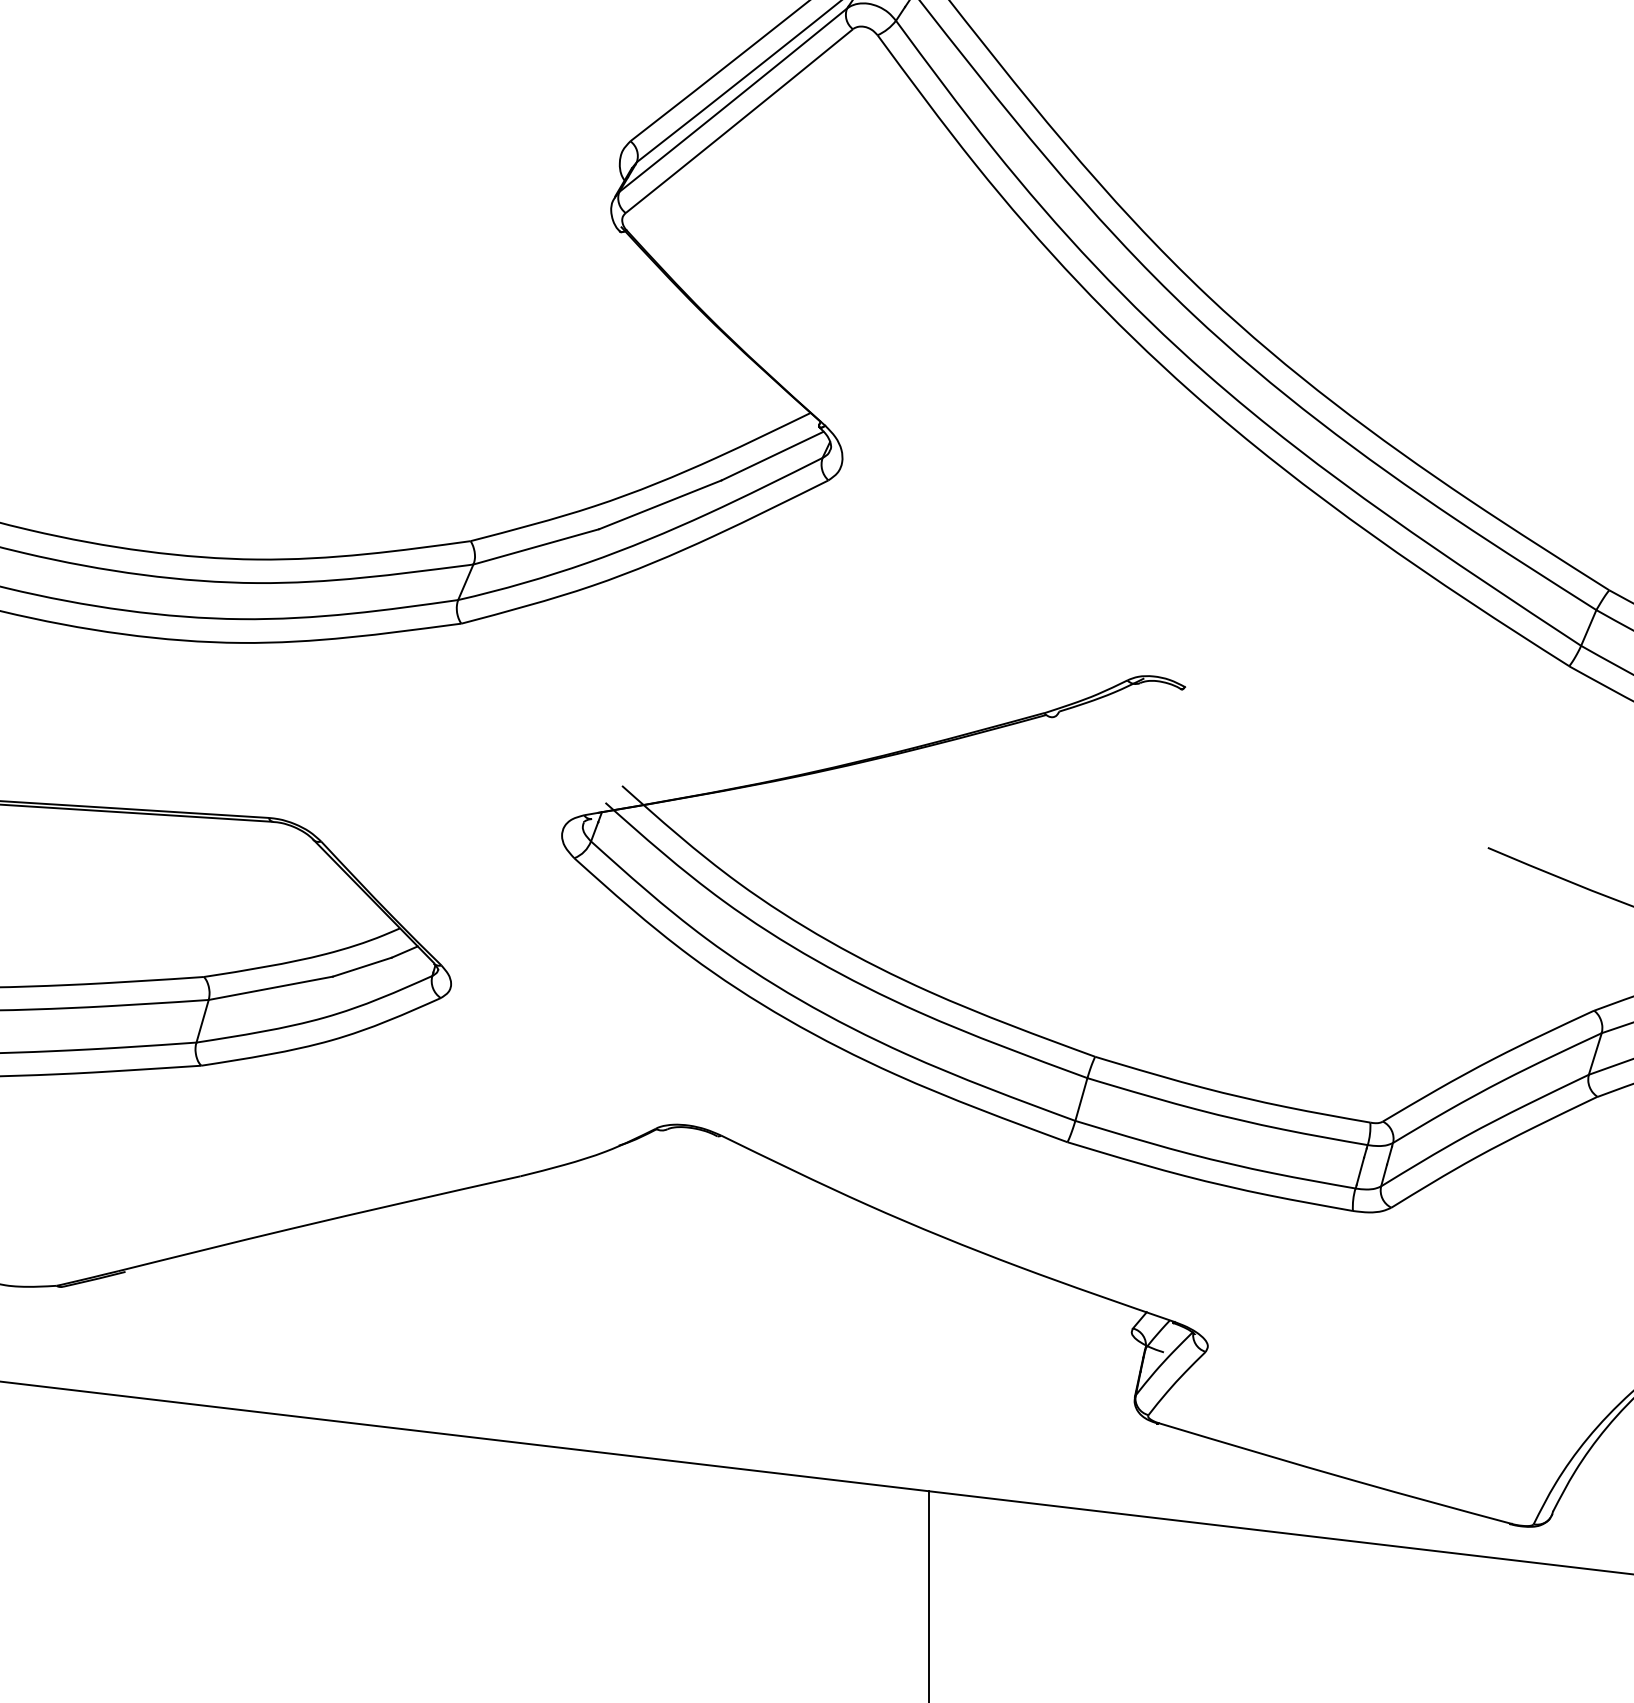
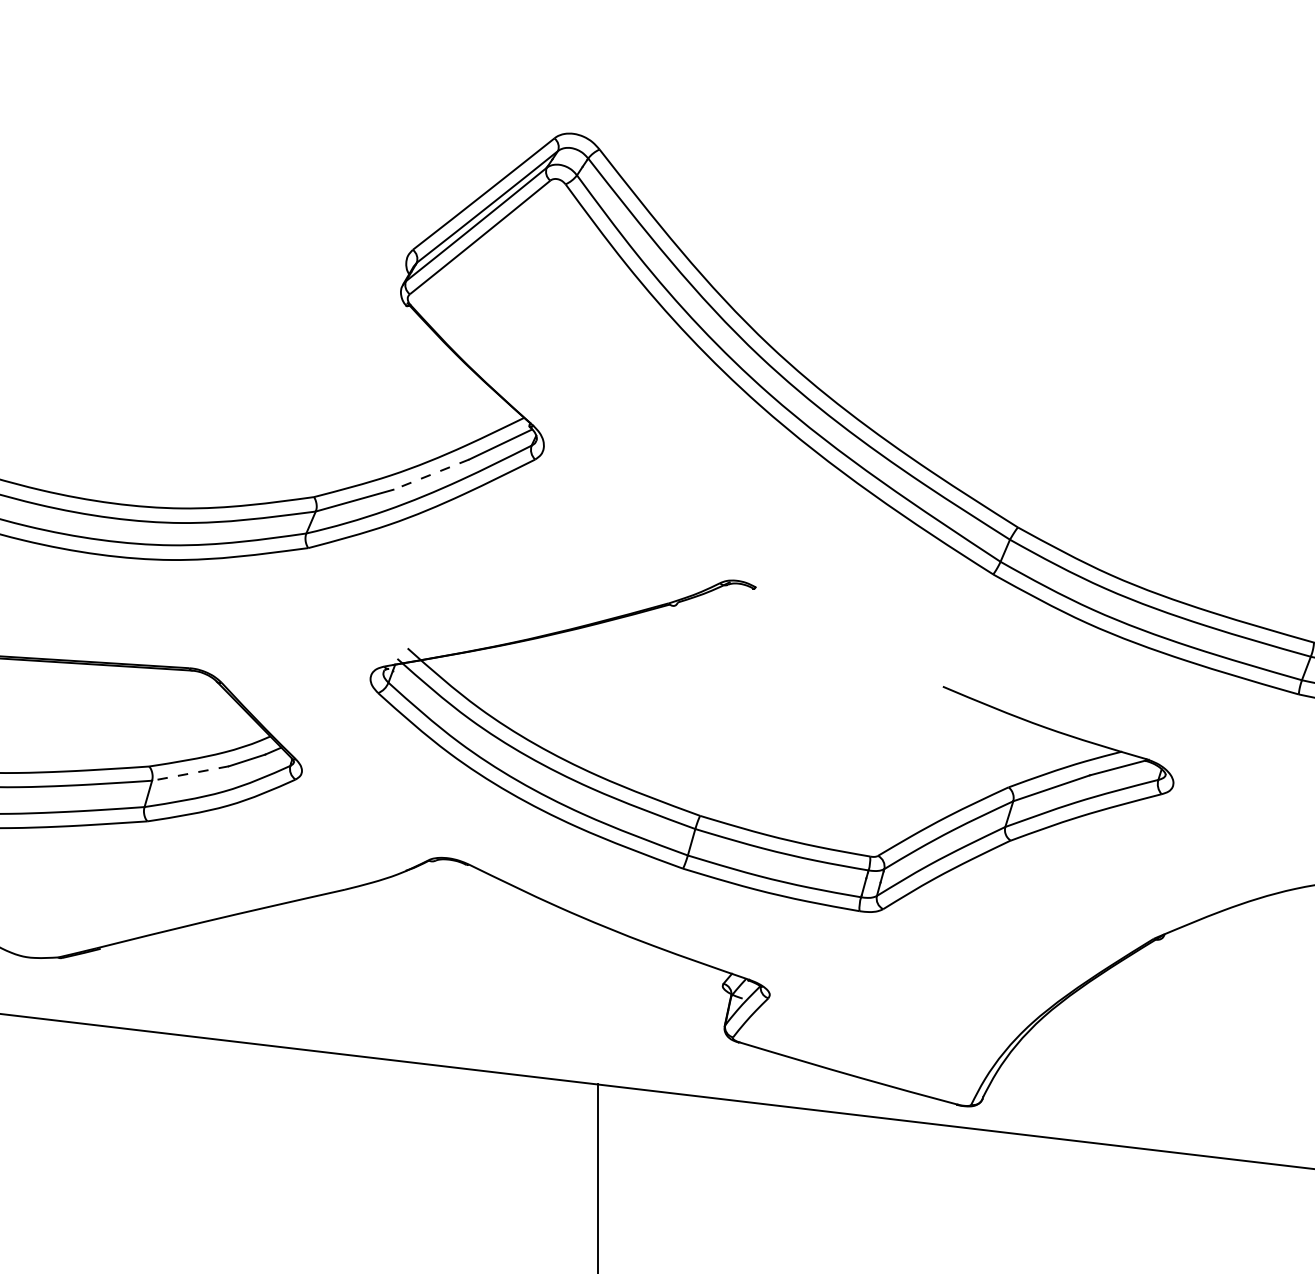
line: (660, 504) -> (431, 474), solid -> dashed
line: (270, 988) -> (190, 773), solid -> dashed

